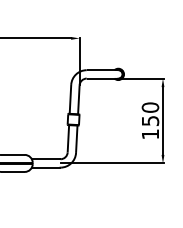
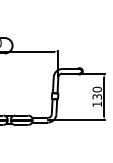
text: (149, 120) -> (96, 96), 150 -> 130

